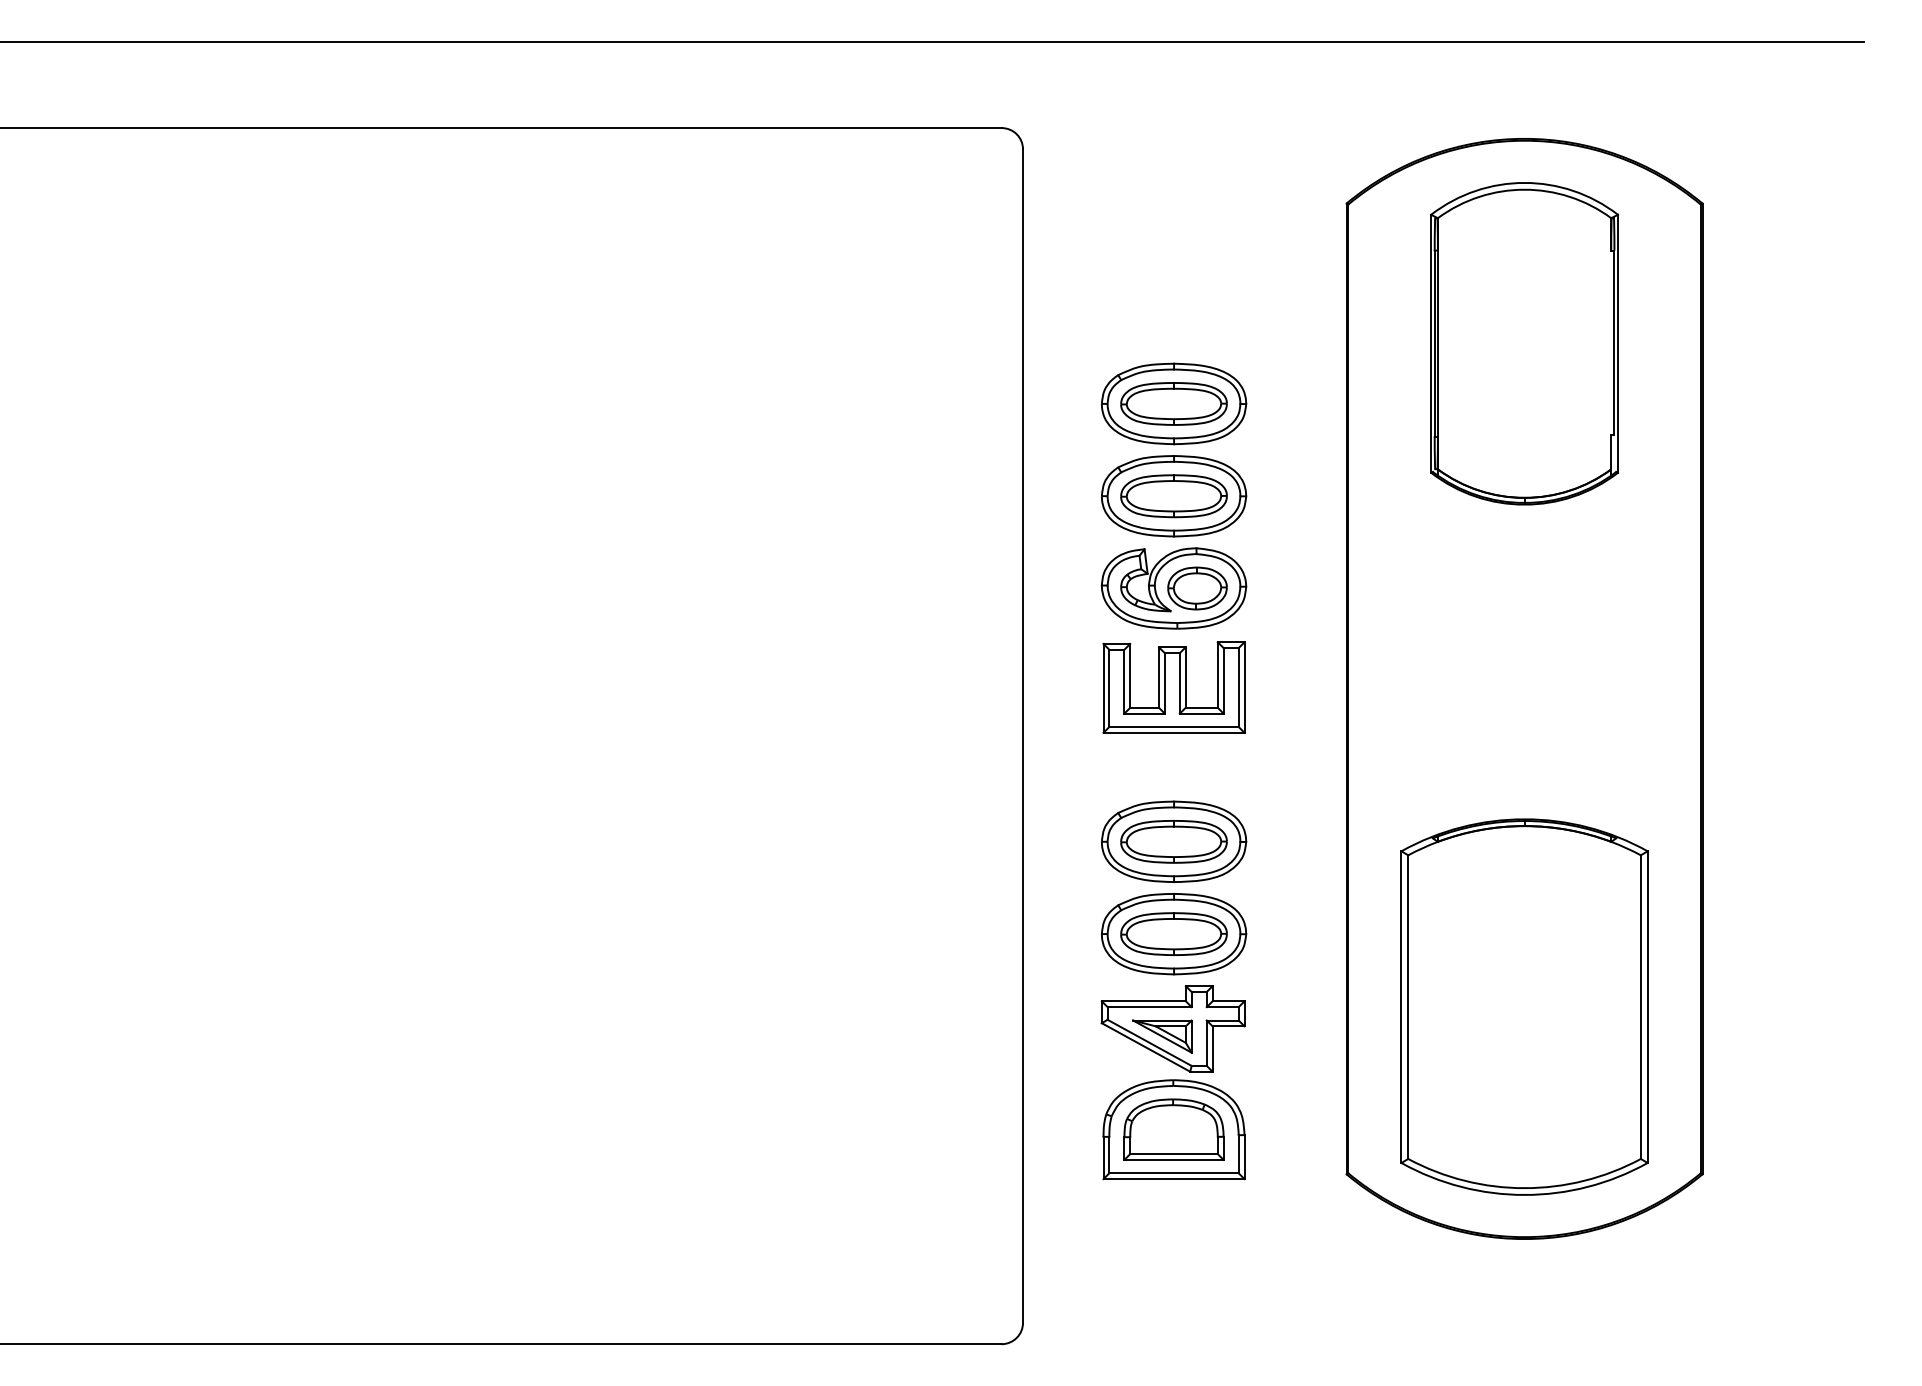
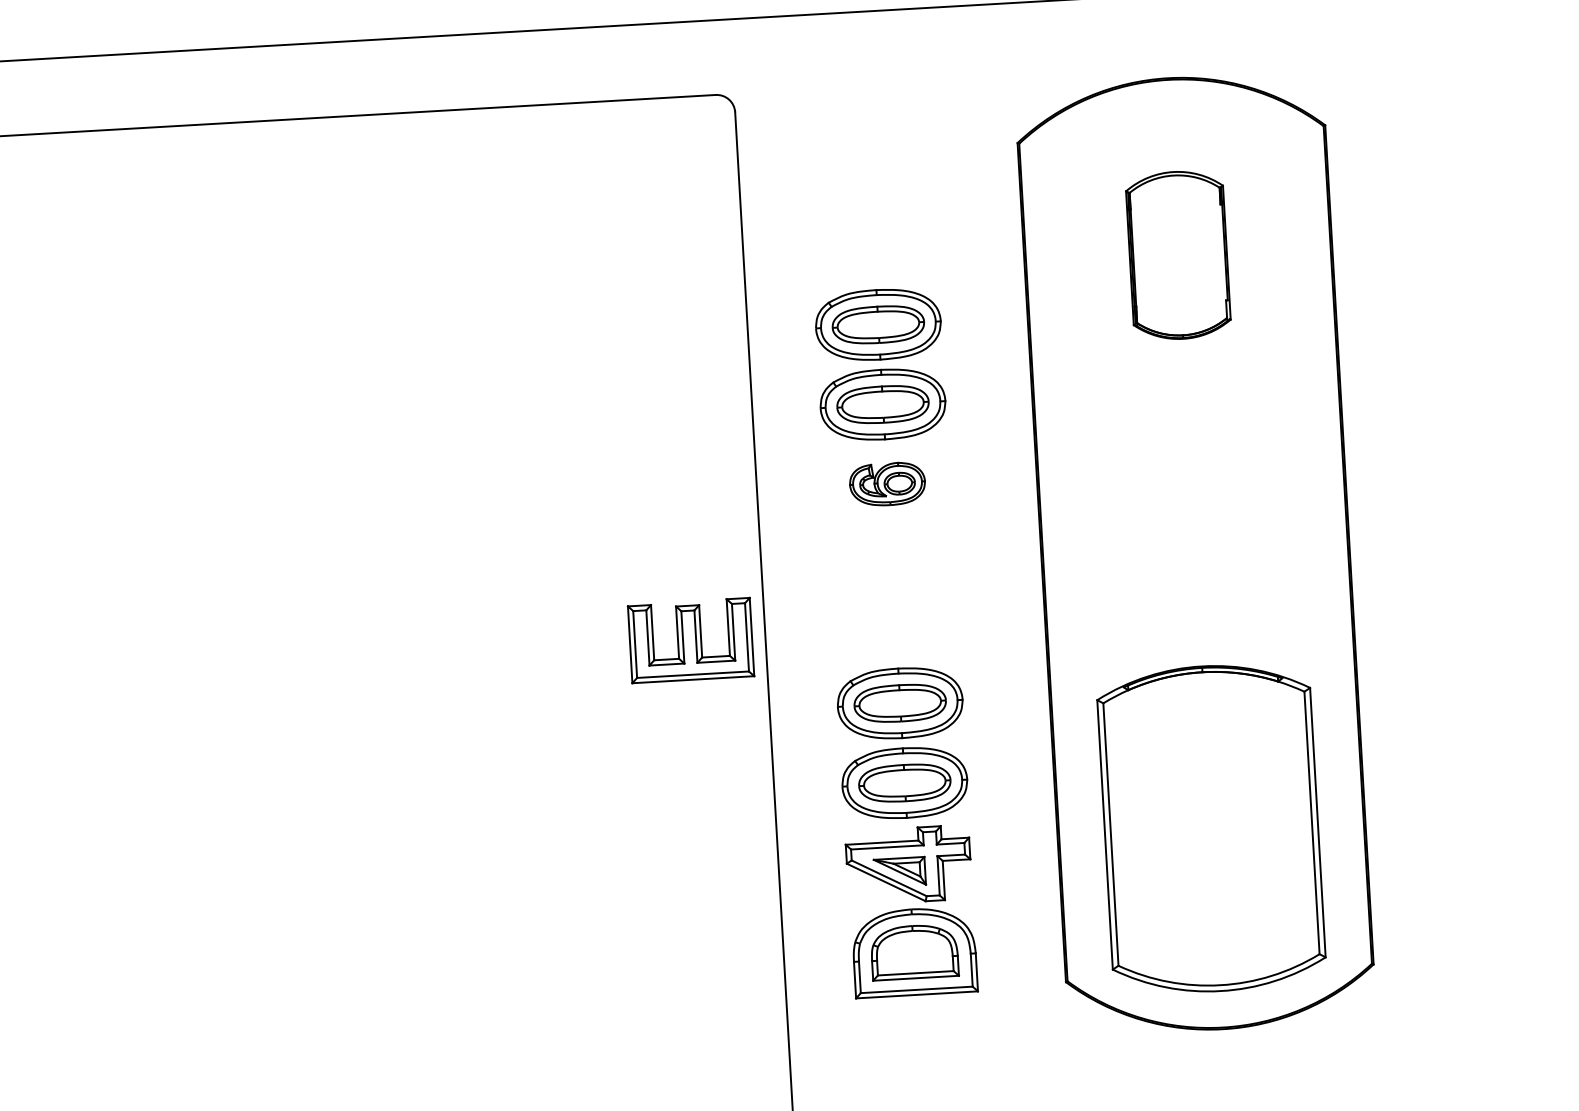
part: (1524, 343) -> (1178, 255), size x0.6
part: (1173, 588) -> (887, 484), size x0.6
part: (1173, 687) -> (690, 640), moved

